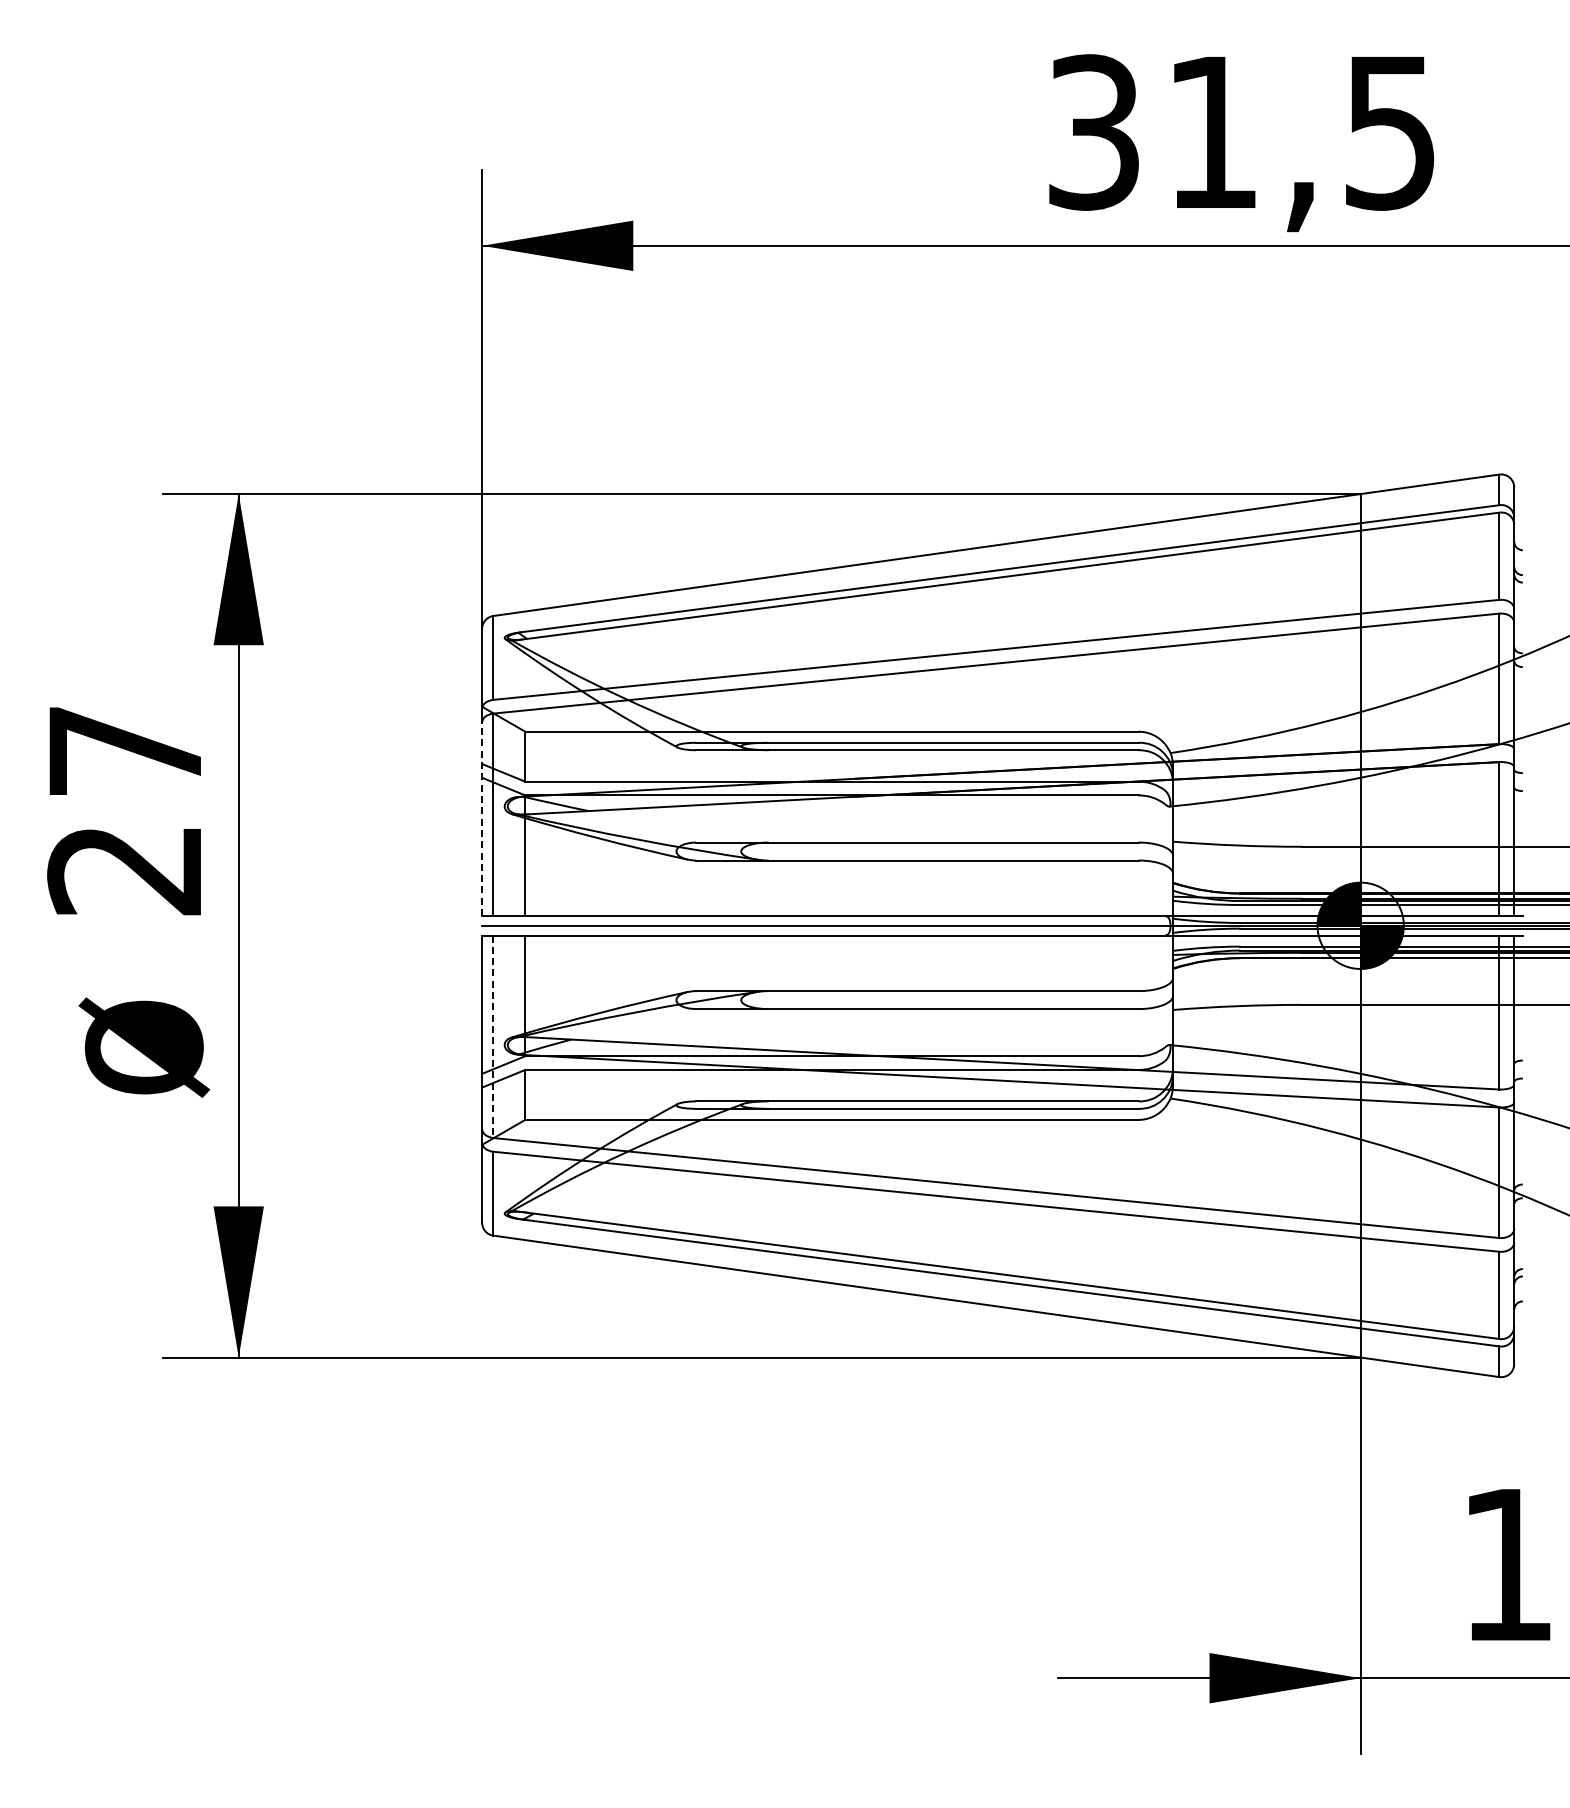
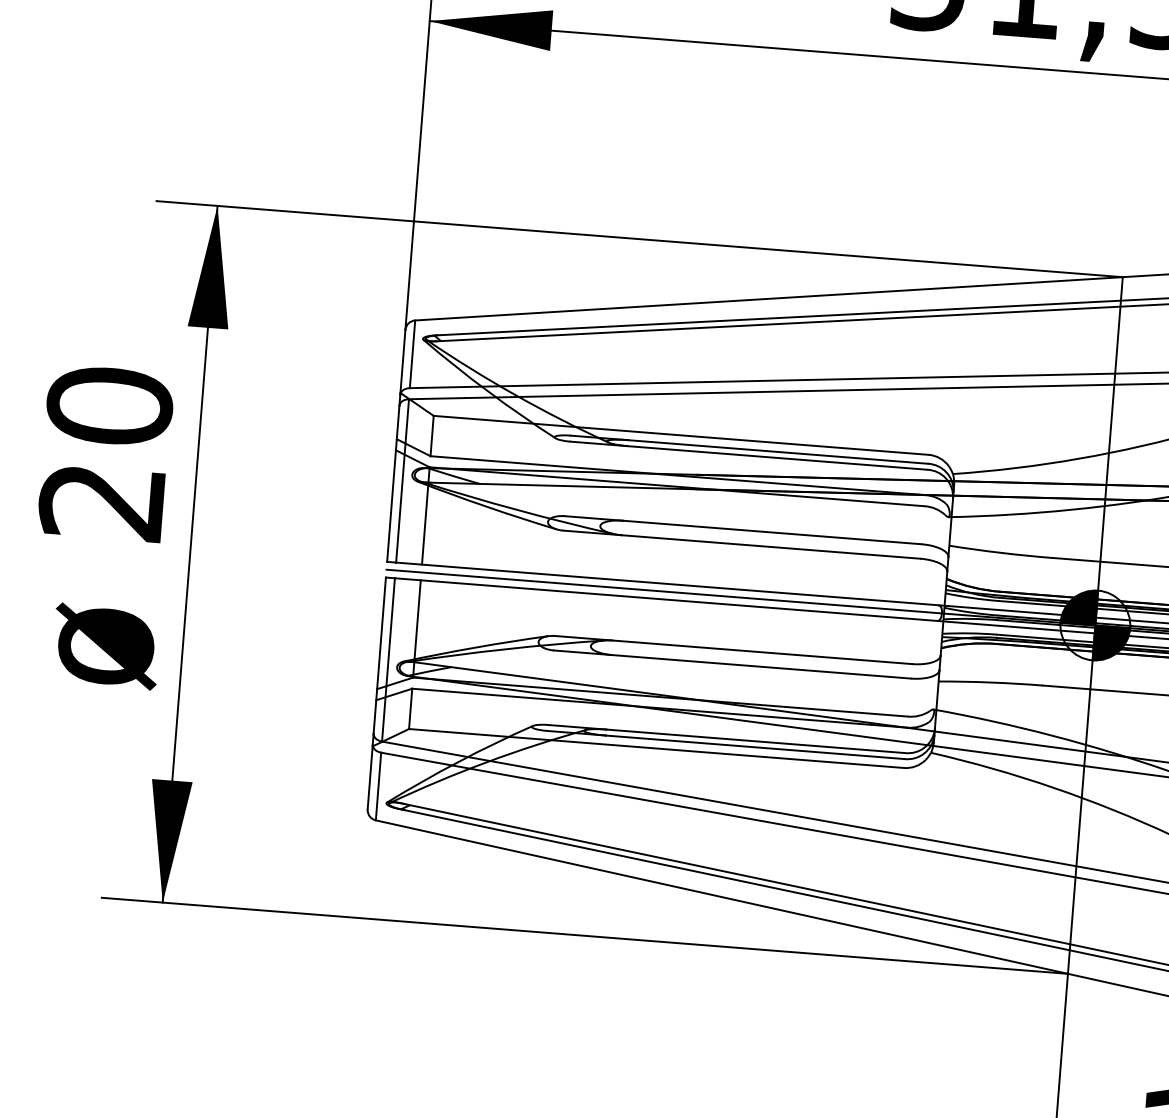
text: (125, 750) -> (109, 405), 27 -> 20
line: (482, 819) -> (393, 483), dashed -> solid
line: (493, 1037) -> (388, 660), dashed -> solid

